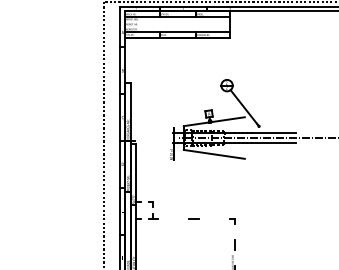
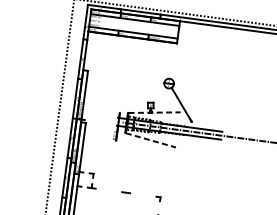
line: (214, 121) -> (154, 112), solid -> dashed
line: (214, 154) -> (150, 140), solid -> dashed

